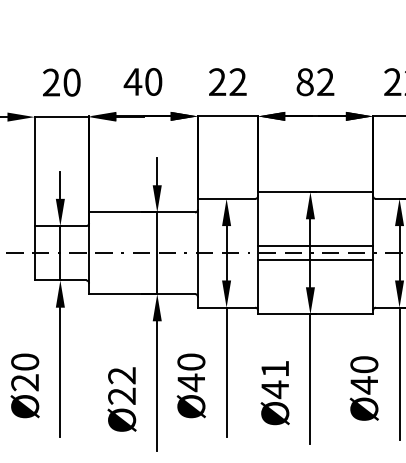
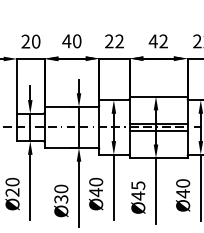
text: (303, 82) -> (152, 41), 82 -> 42
text: (275, 368) -> (138, 185), Ø41 -> Ø45
text: (122, 384) -> (61, 193), Ø22 -> Ø30

